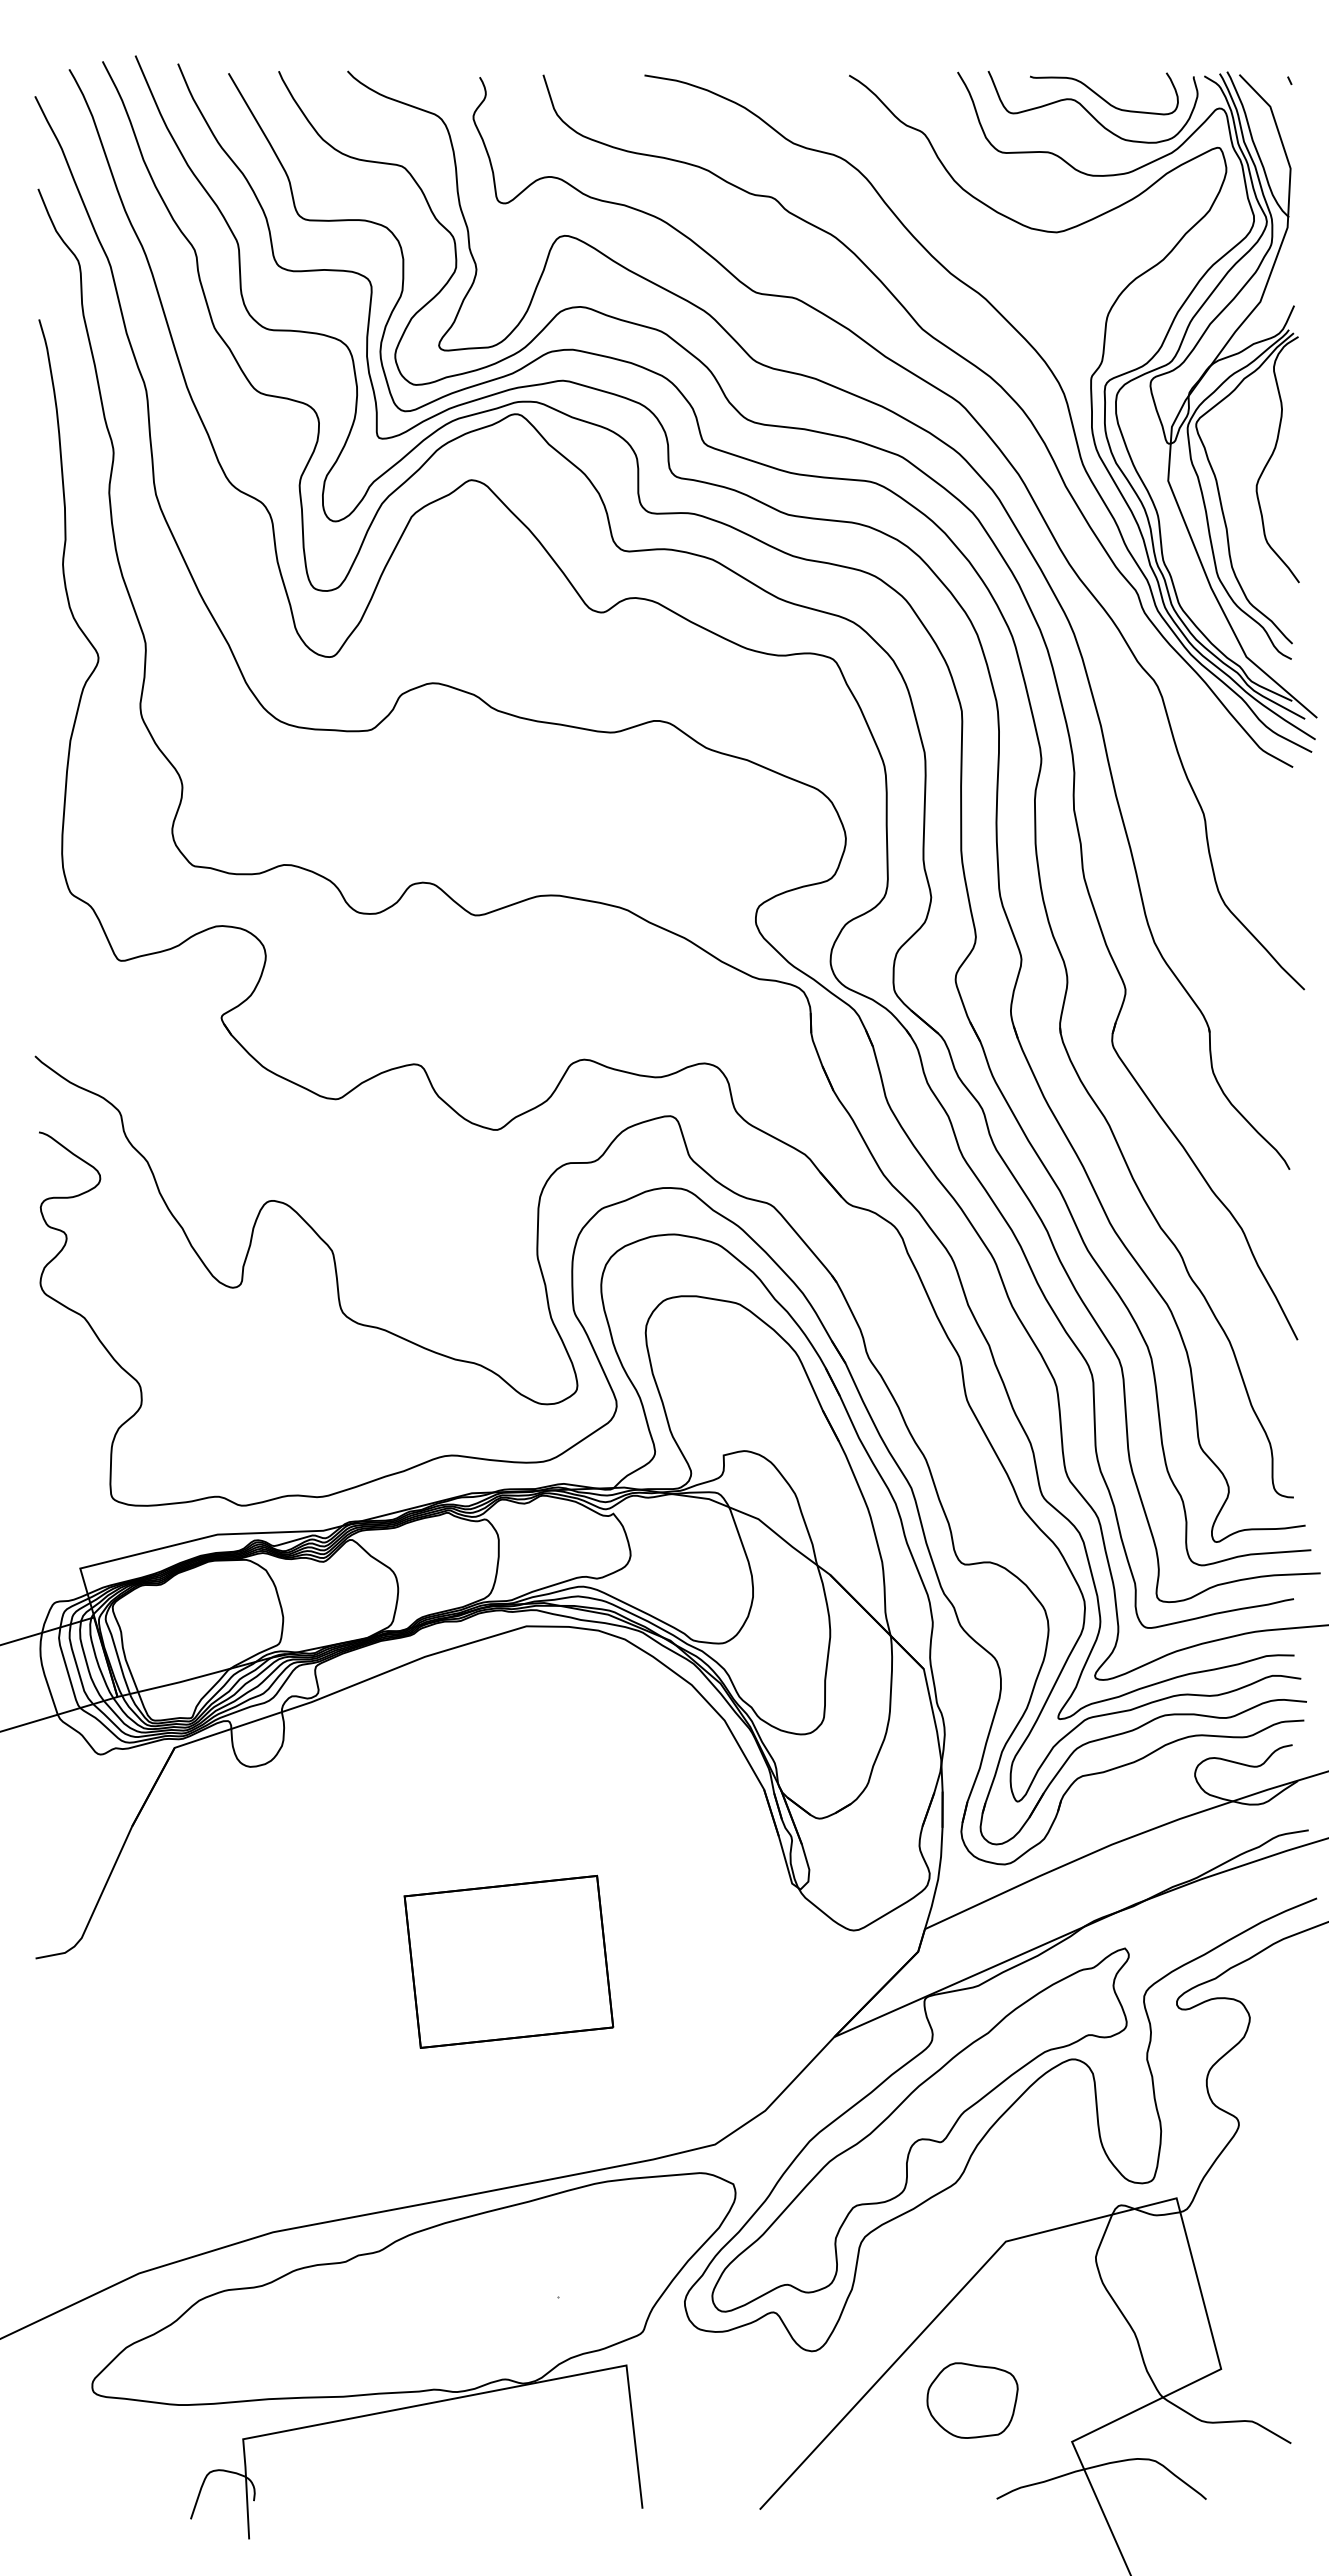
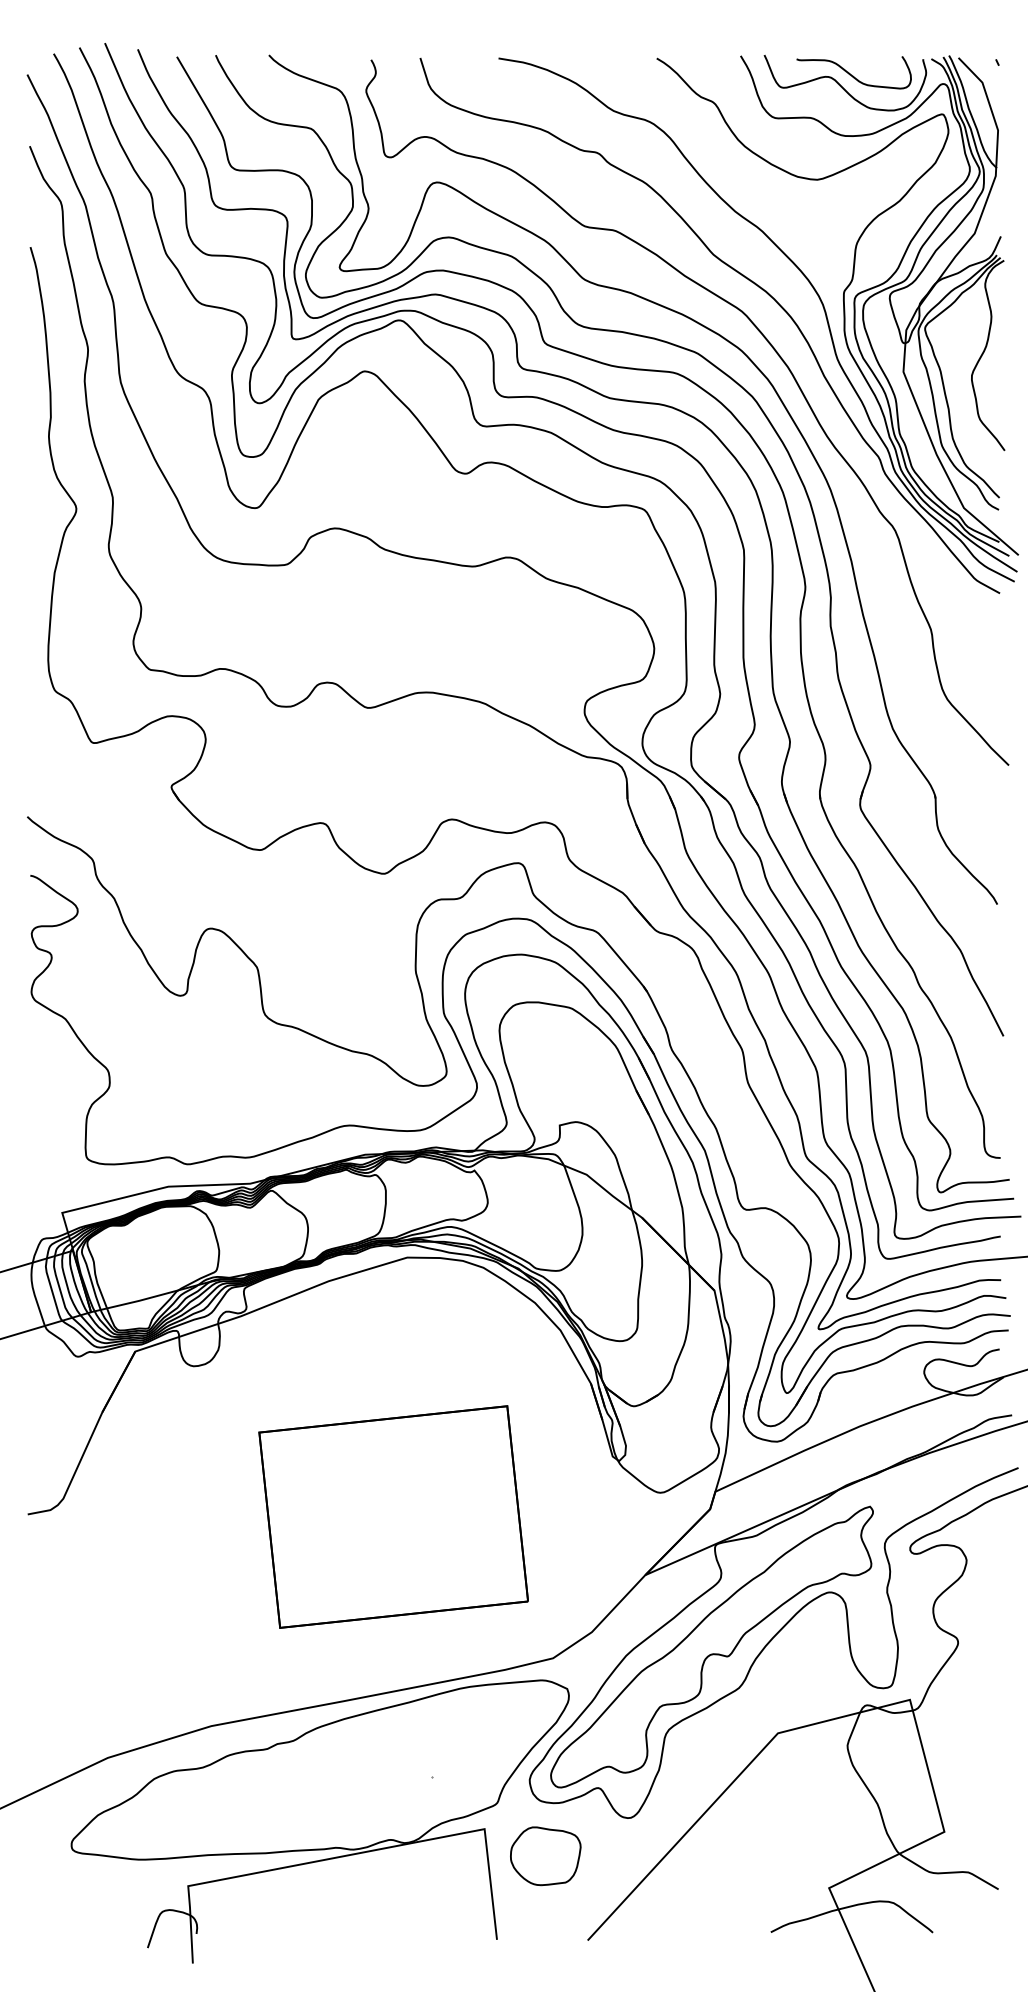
part: (508, 1961) -> (393, 1516), size x1.67
part: (972, 2400) -> (545, 1856), moved

